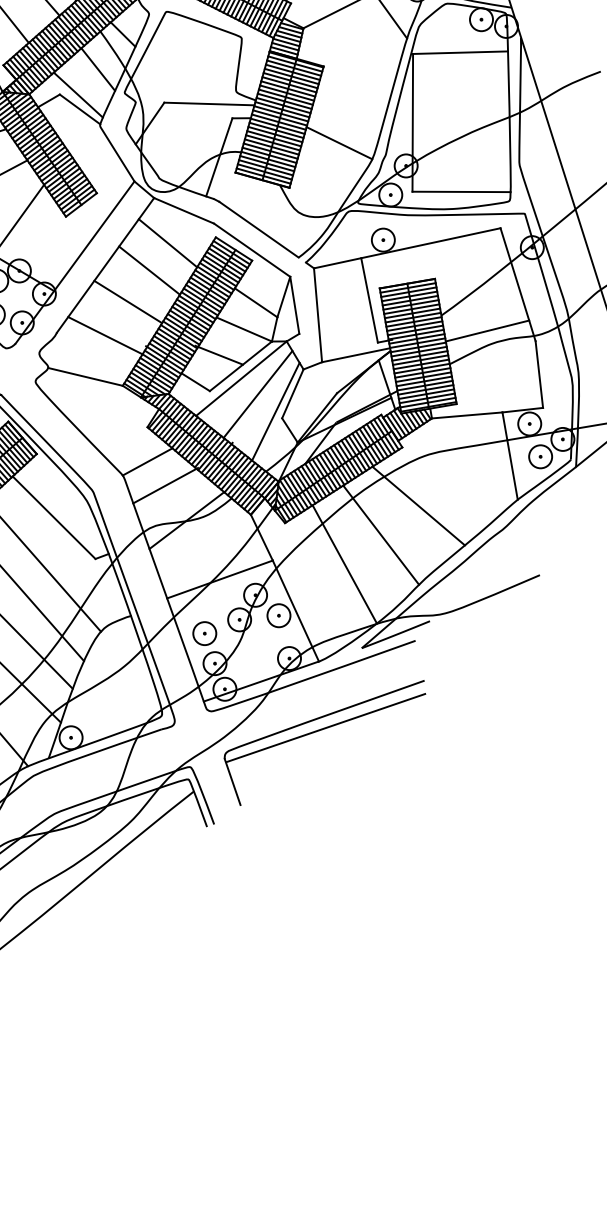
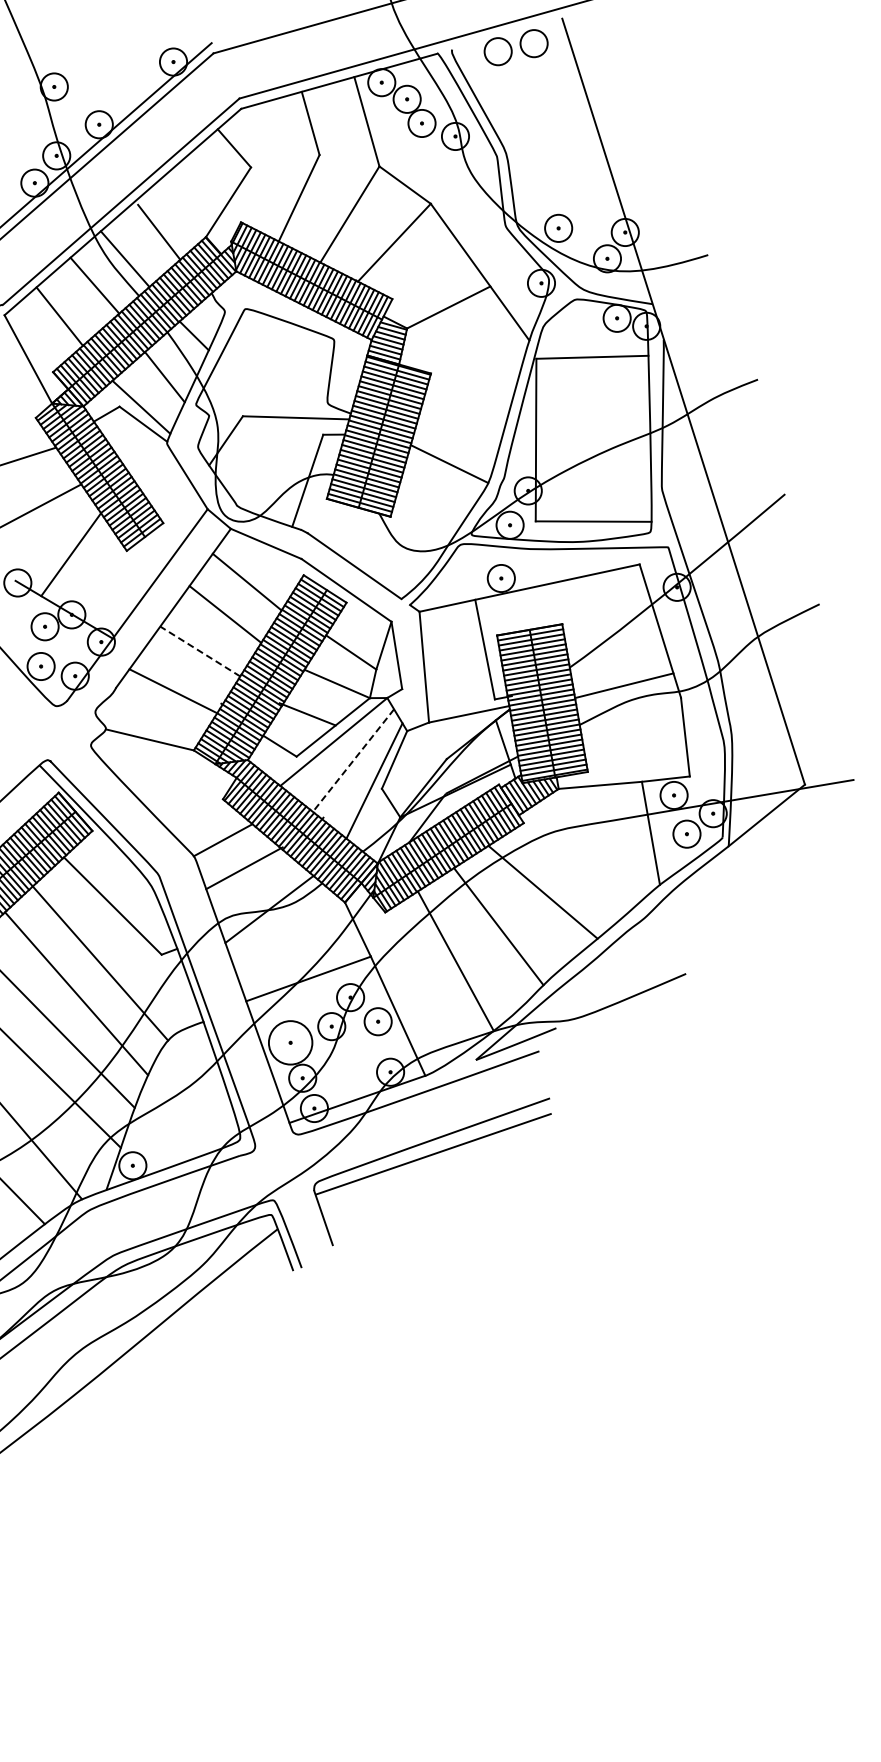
line: (127, 302) -> (199, 651), solid -> dashed
line: (258, 395) -> (353, 761), solid -> dashed
circle: (204, 633) -> (290, 1042), size x1.6

